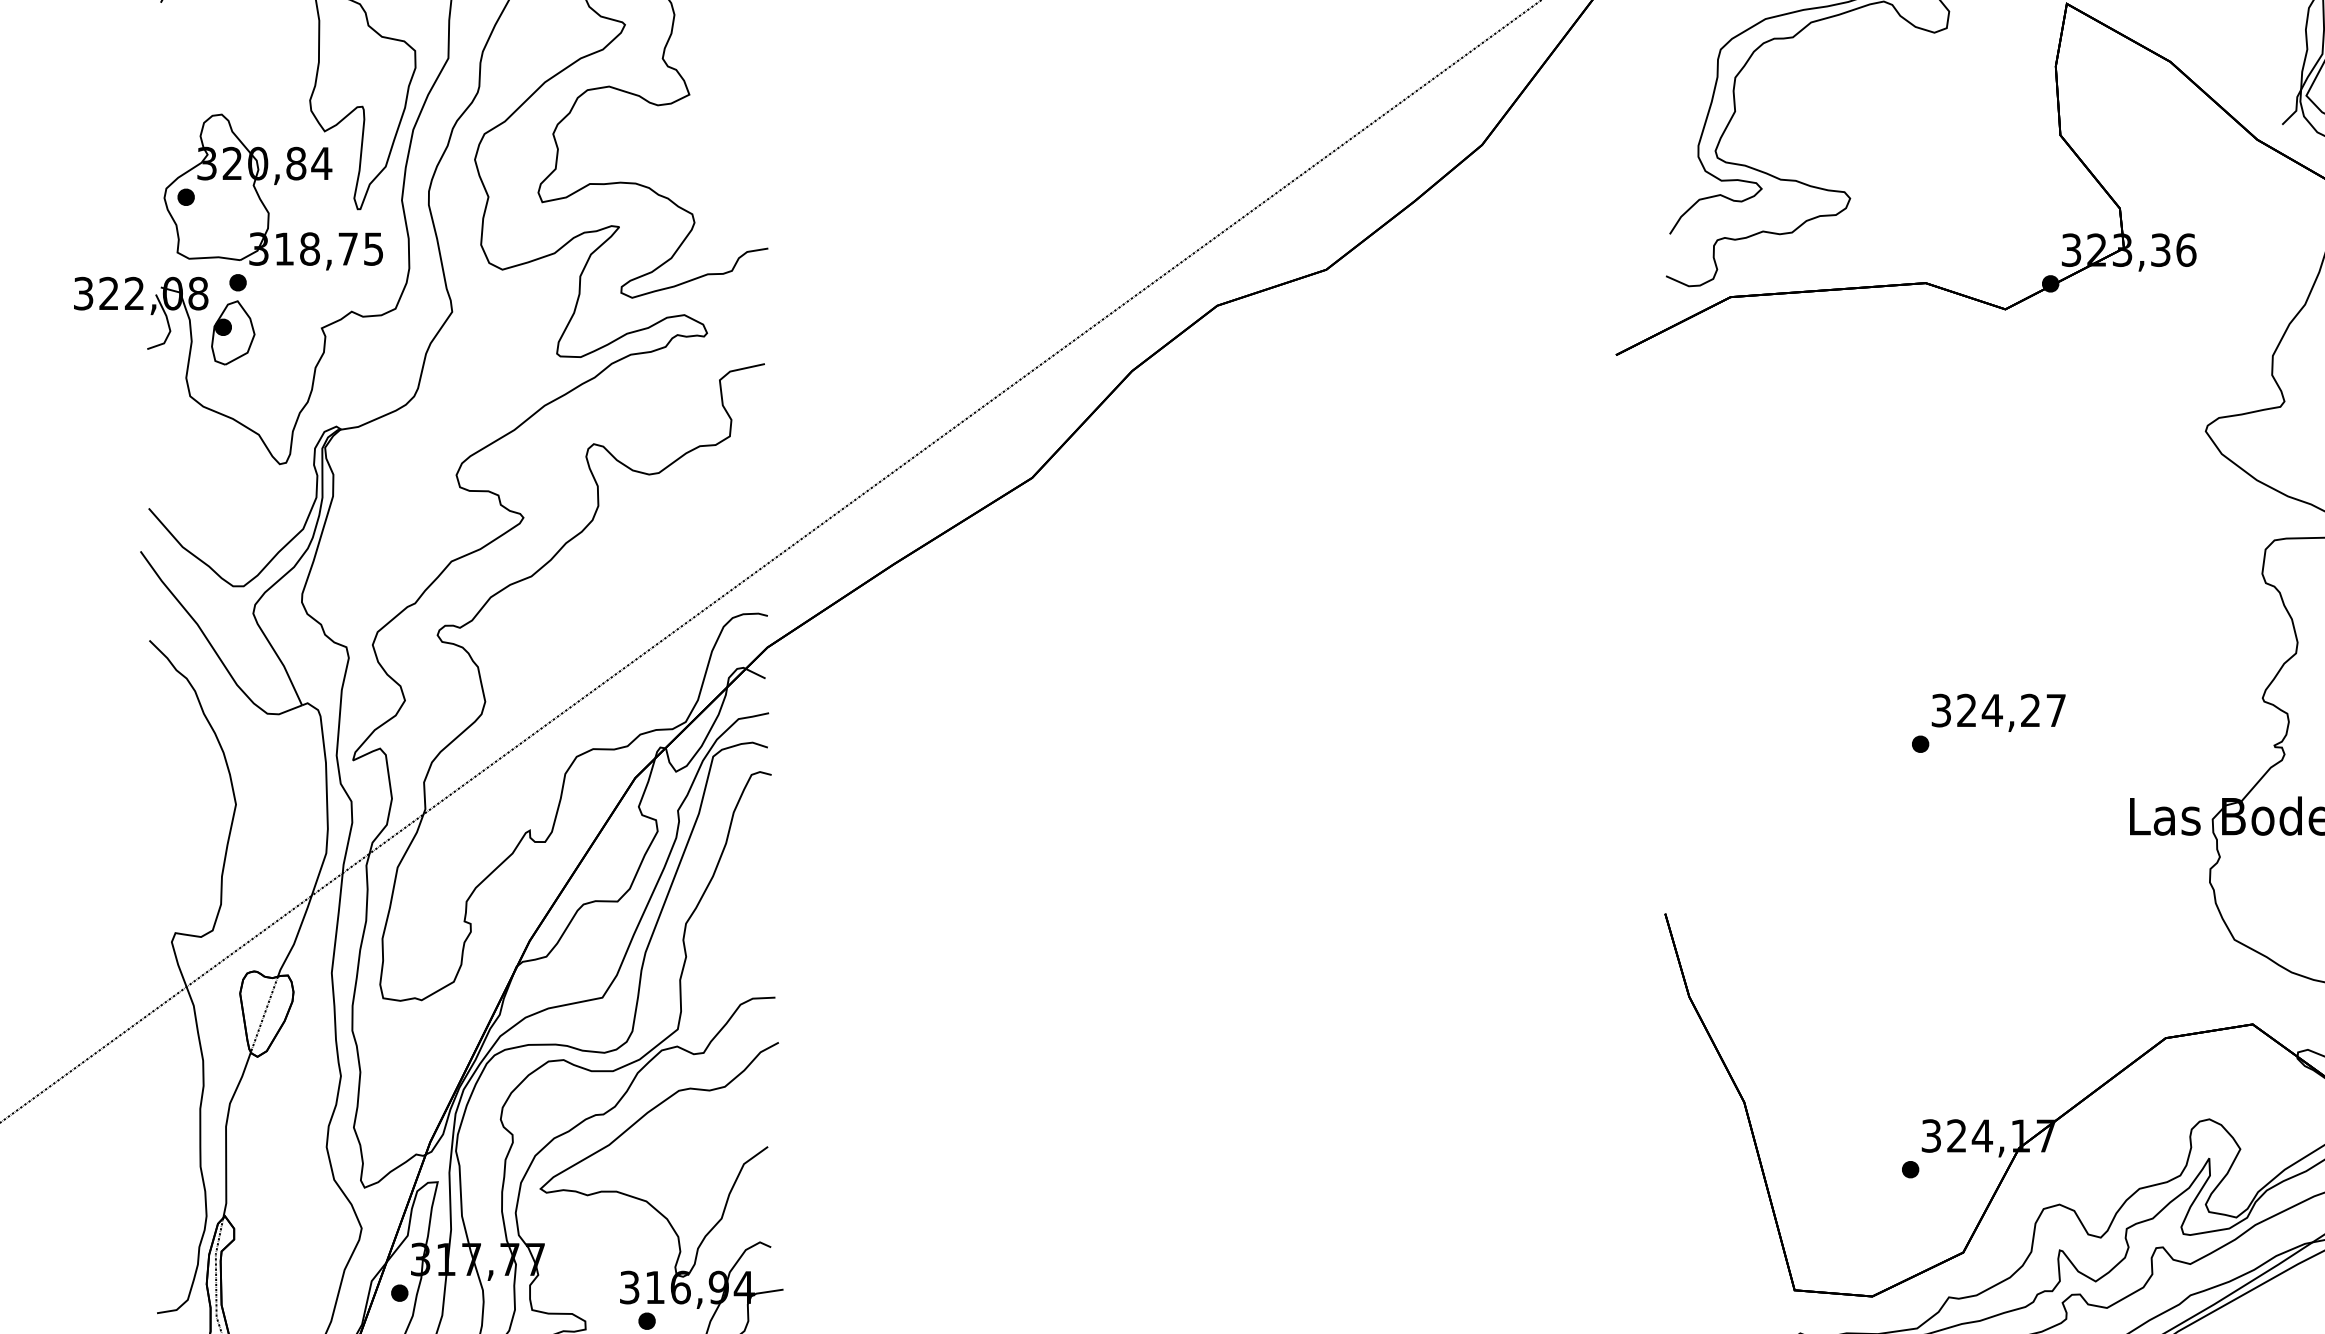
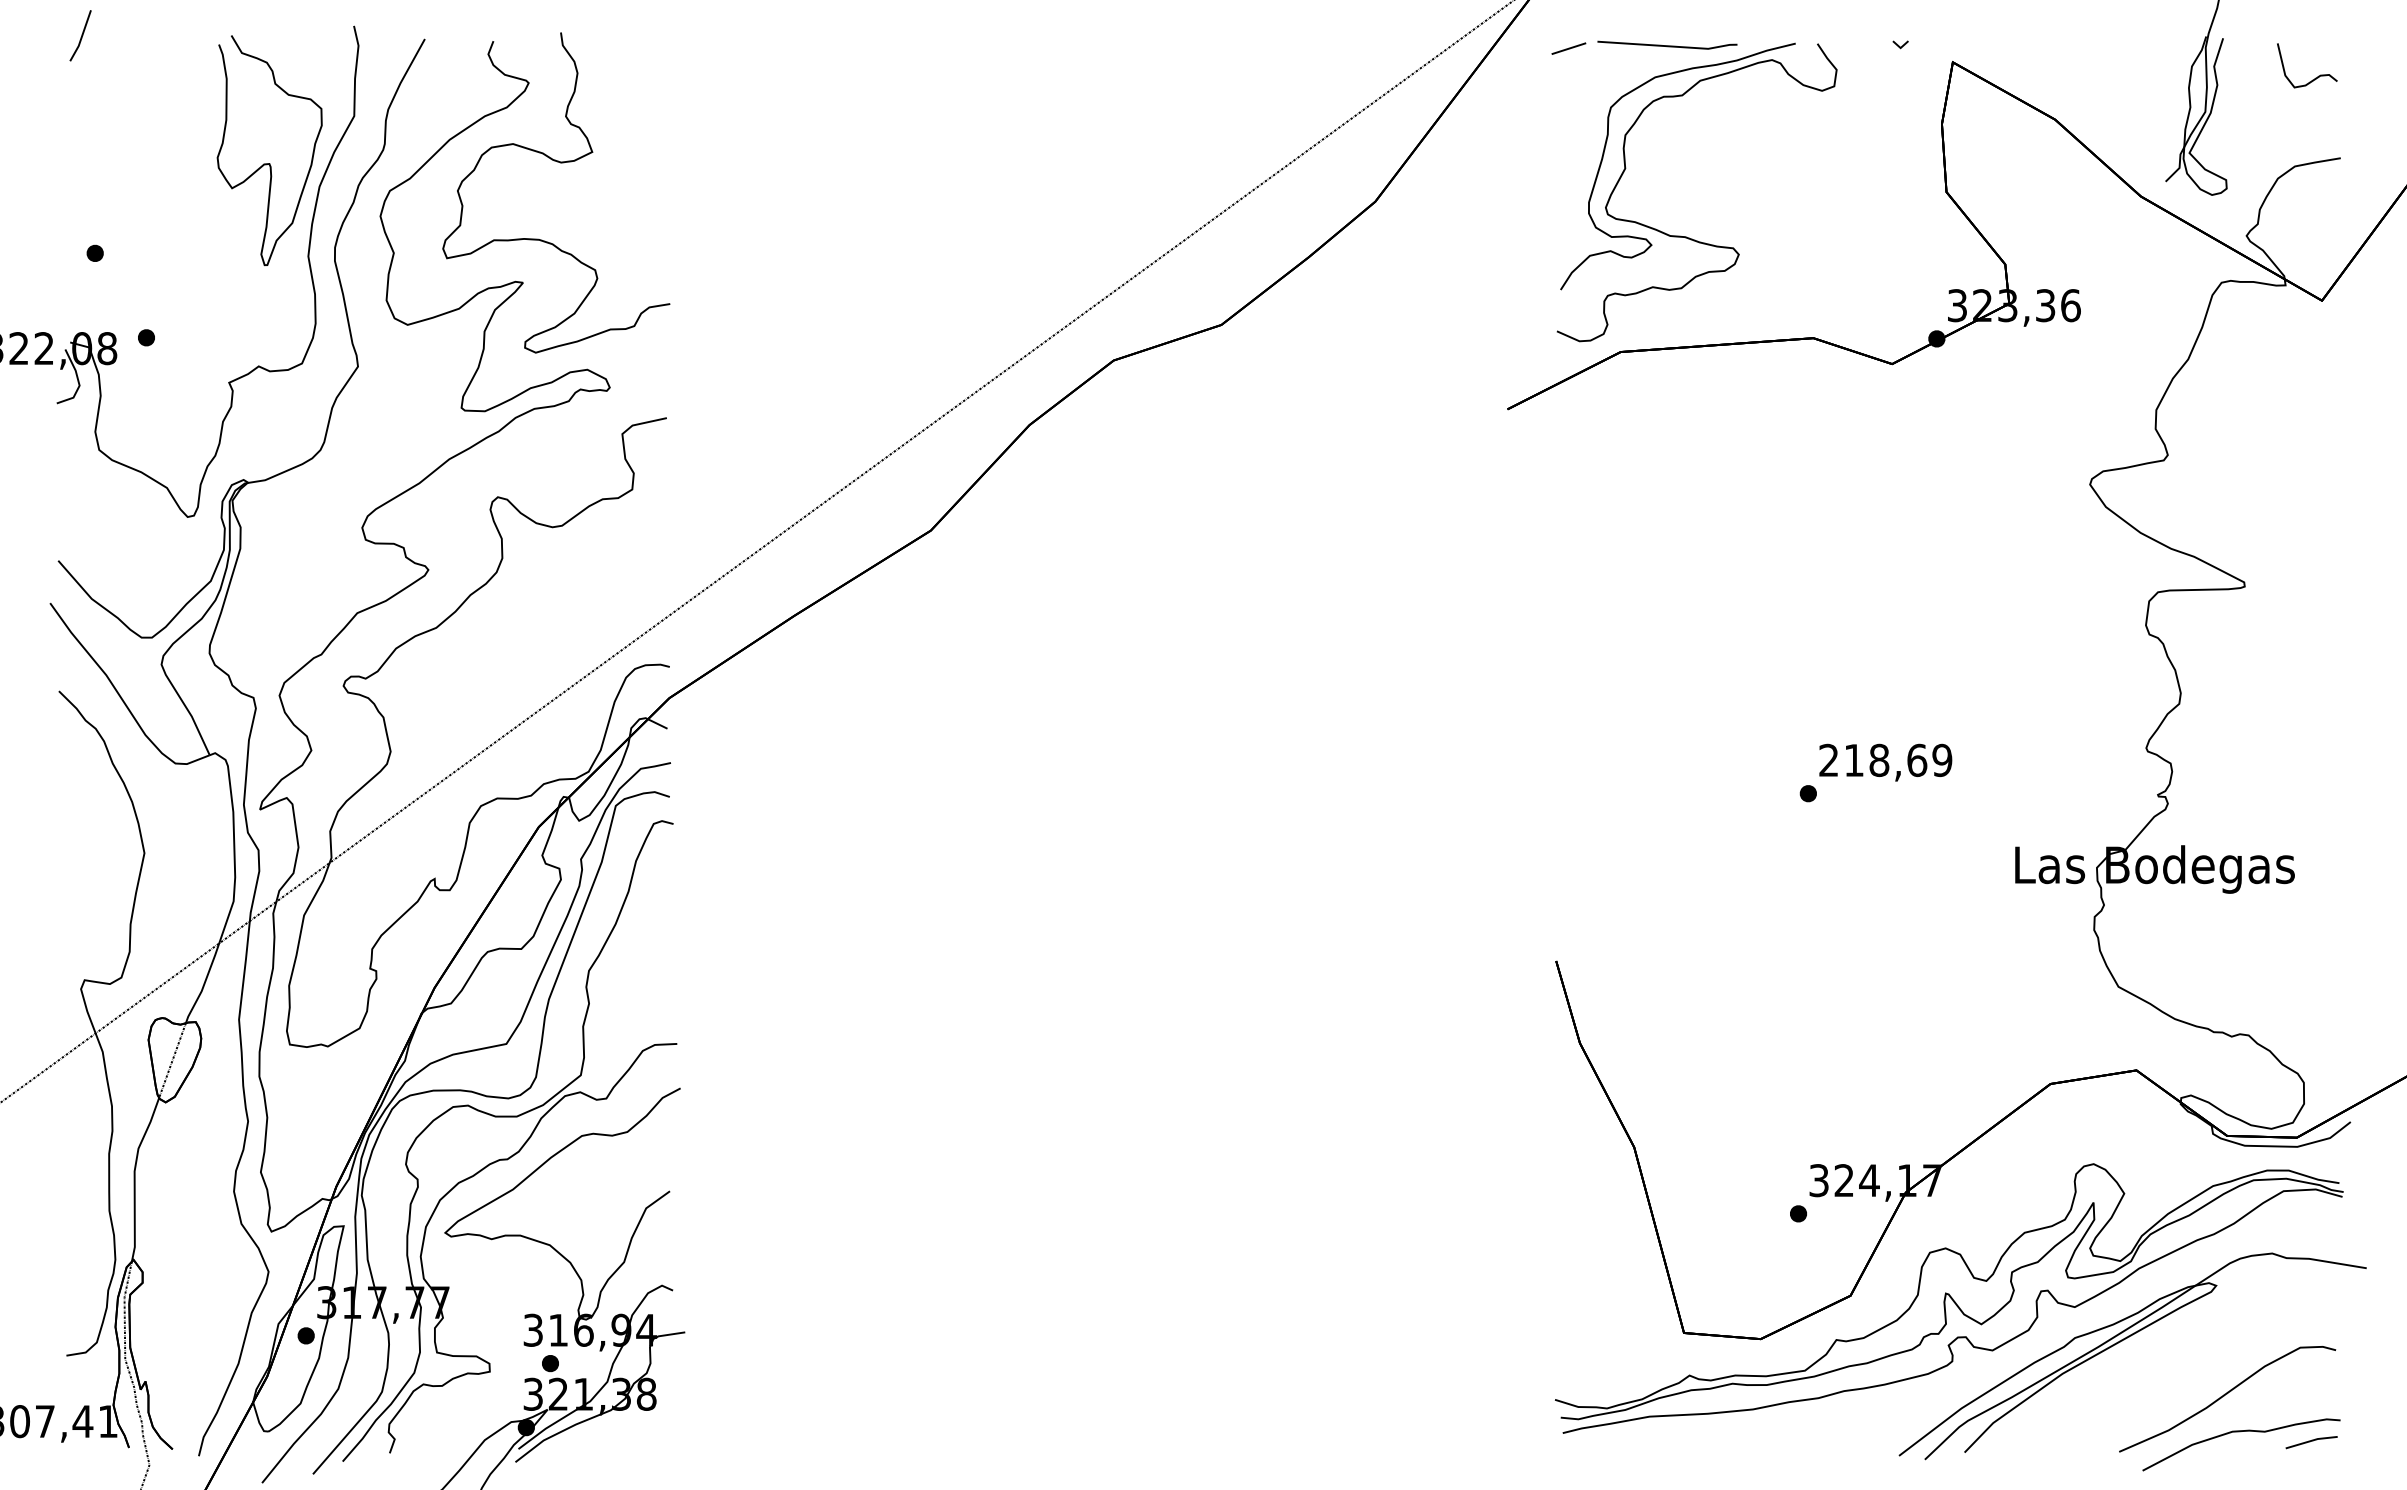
part: (274, 185) -> (182, 241), removed
part: (233, 333) -> (141, 387), removed
text: (1998, 710) -> (1885, 760), 324,27 -> 218,69

